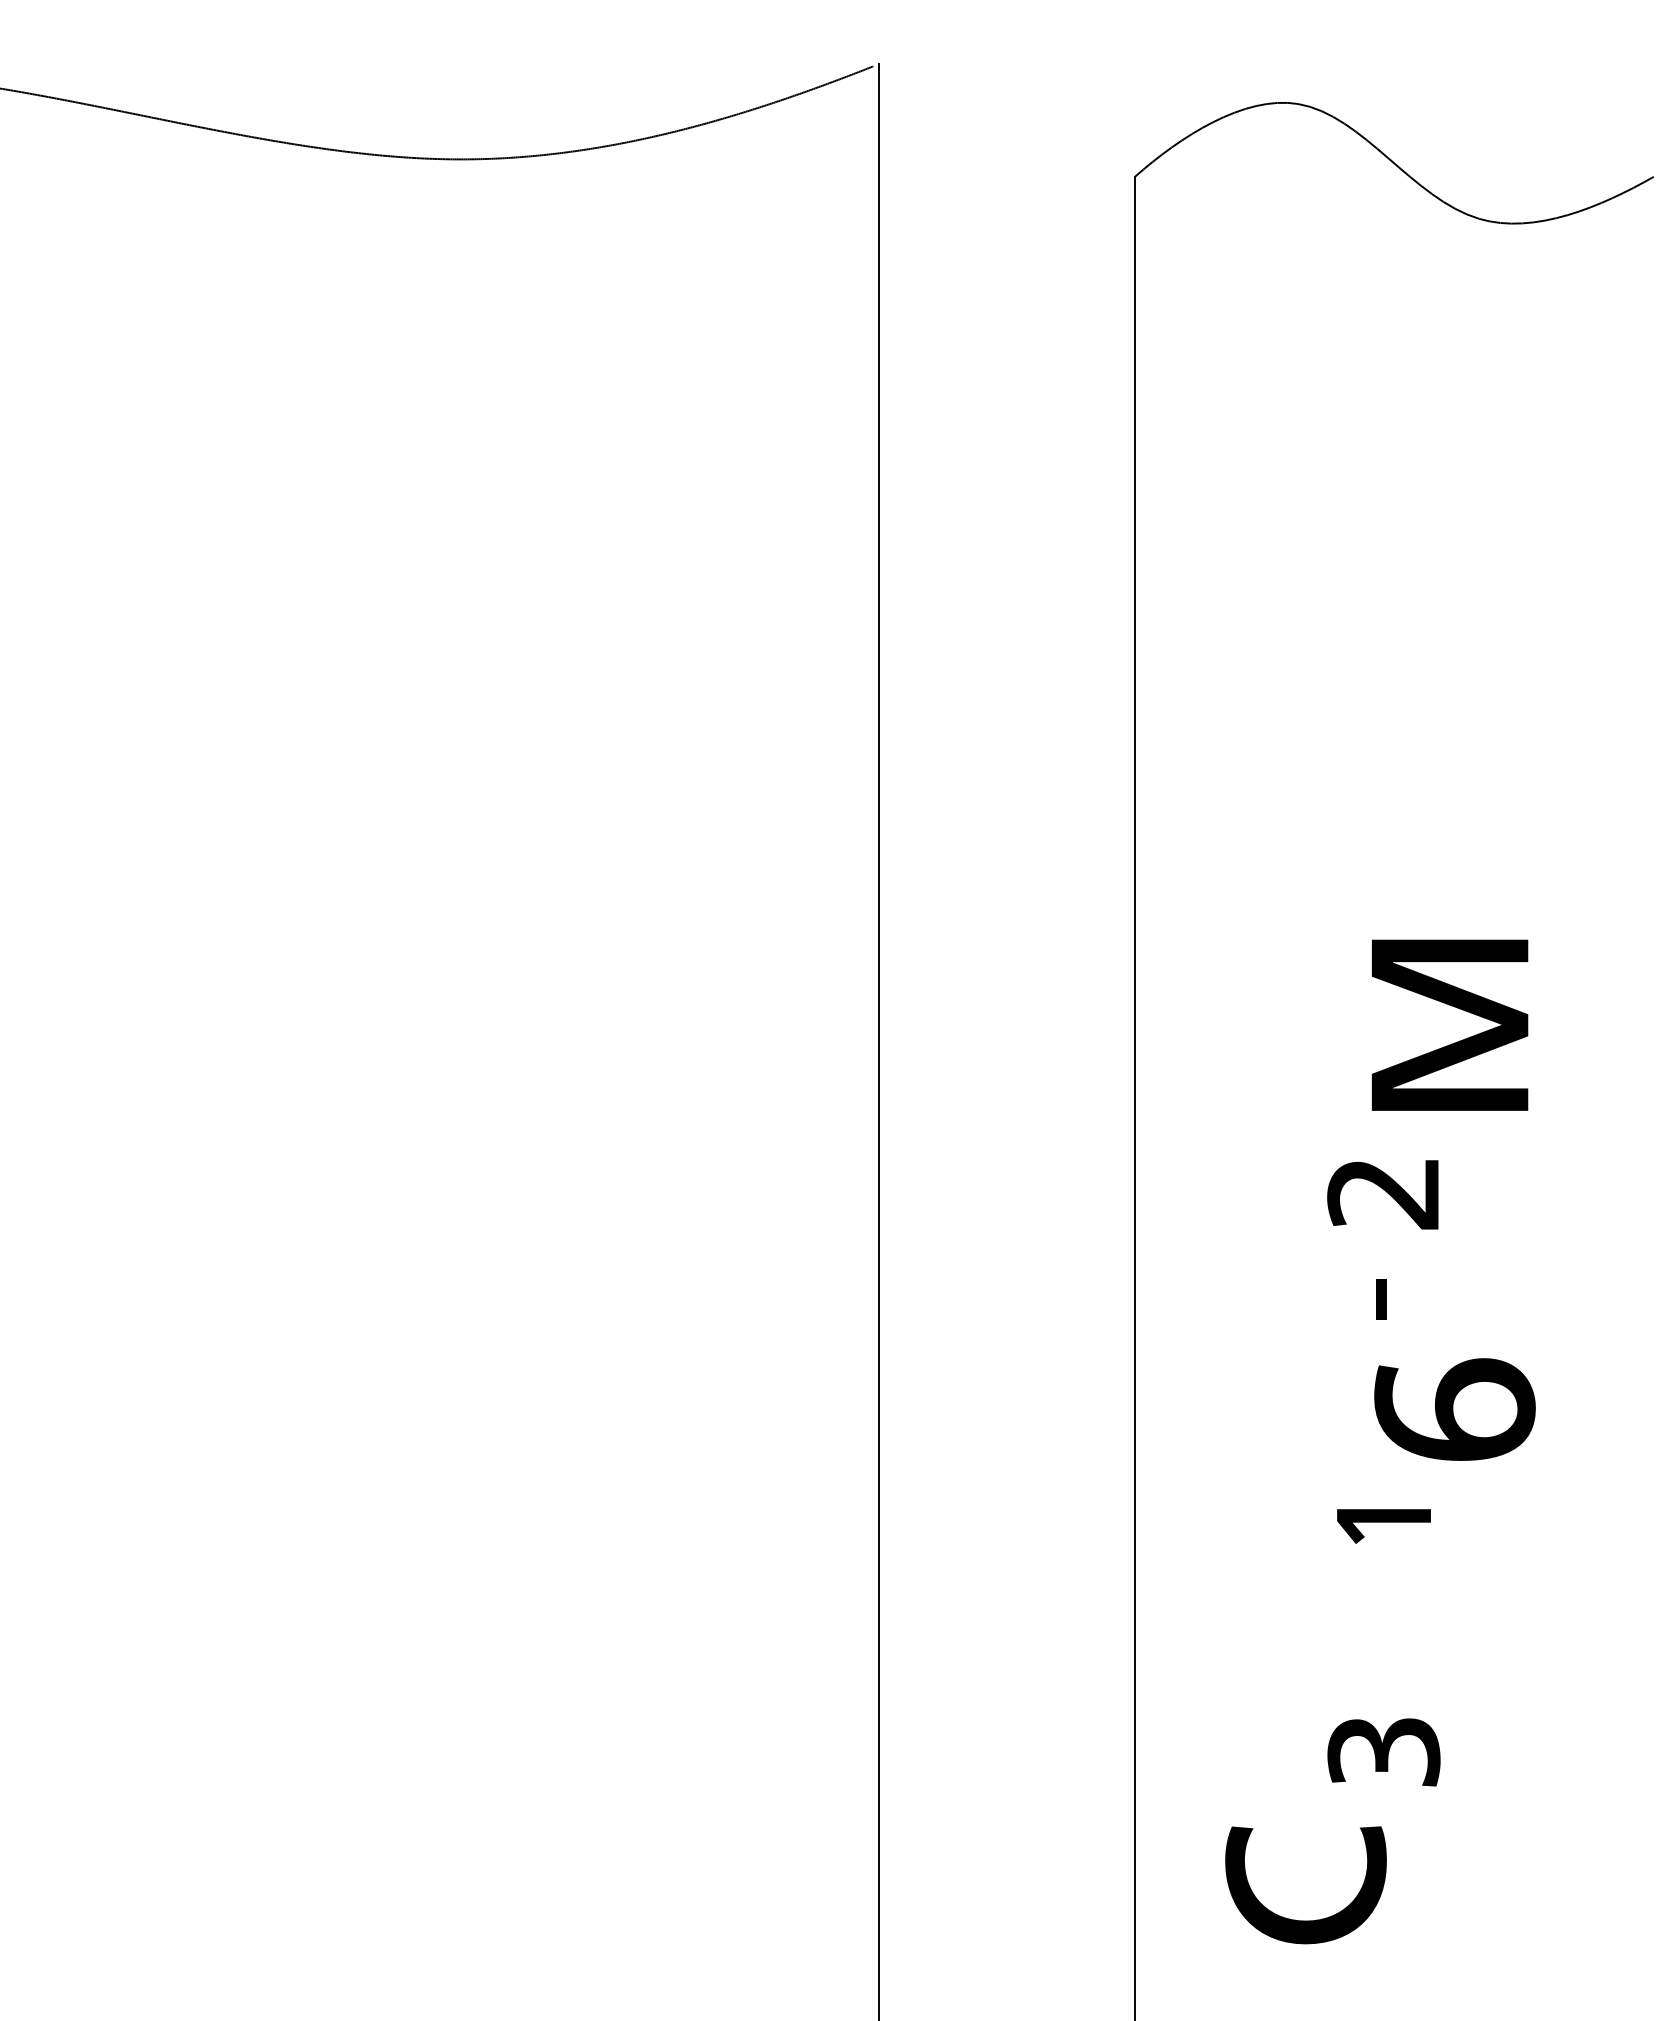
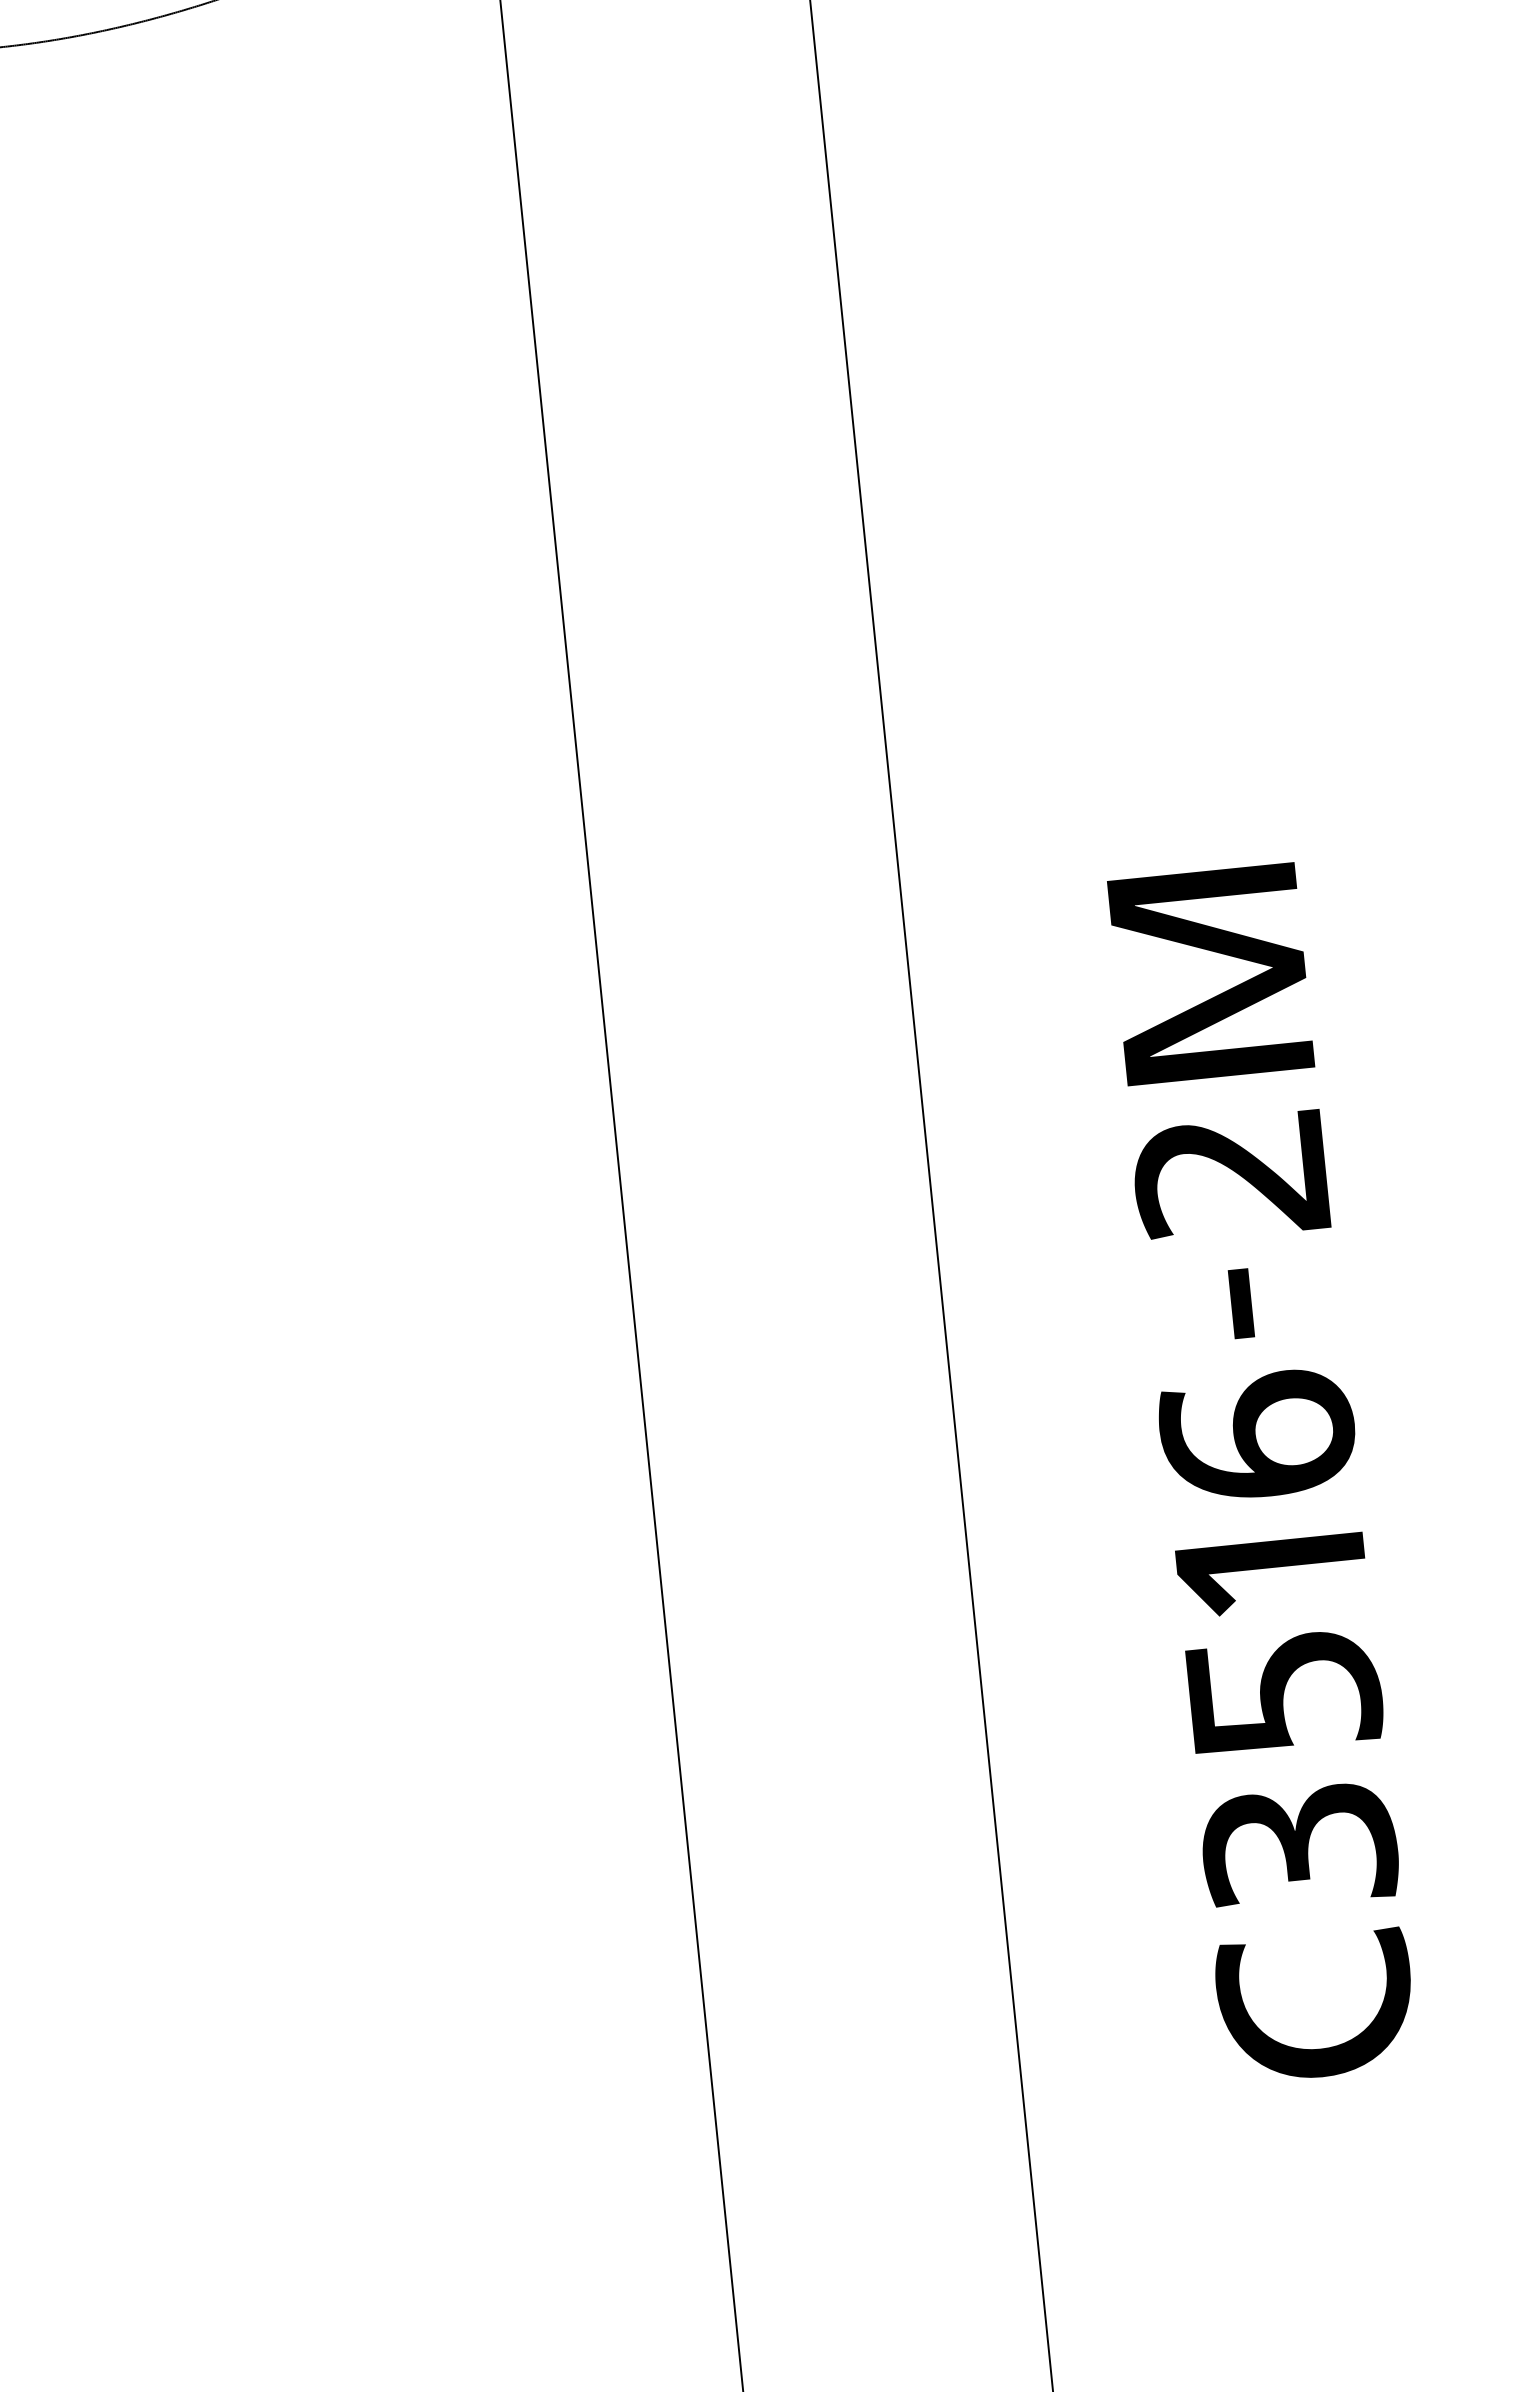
part: (1454, 1007) -> (1214, 952), moved
part: (1382, 1194) -> (1229, 1177), size x1.43
part: (1381, 1299) -> (1241, 1303), size x1.43
part: (1454, 1409) -> (1257, 1435), moved
part: (1383, 1526) -> (1271, 1575), size x1.67
fill: (1384, 1622) -> (1284, 1690), added
part: (1383, 1752) -> (1299, 1847), size x1.43
part: (1305, 1920) -> (1319, 2048), moved

